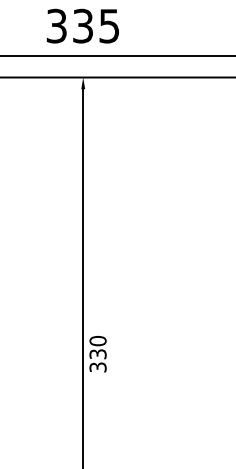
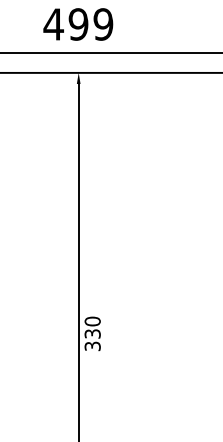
text: (82, 25) -> (78, 23), 335 -> 499

